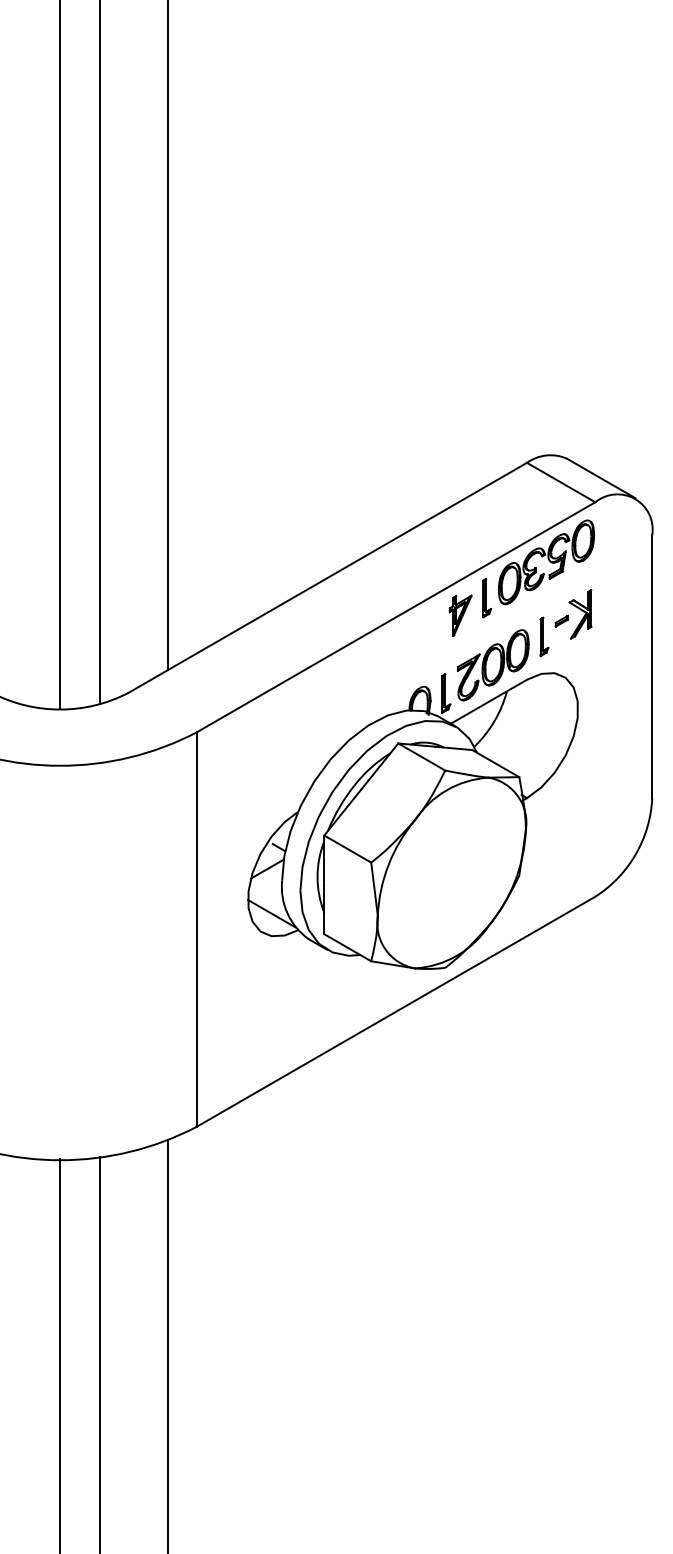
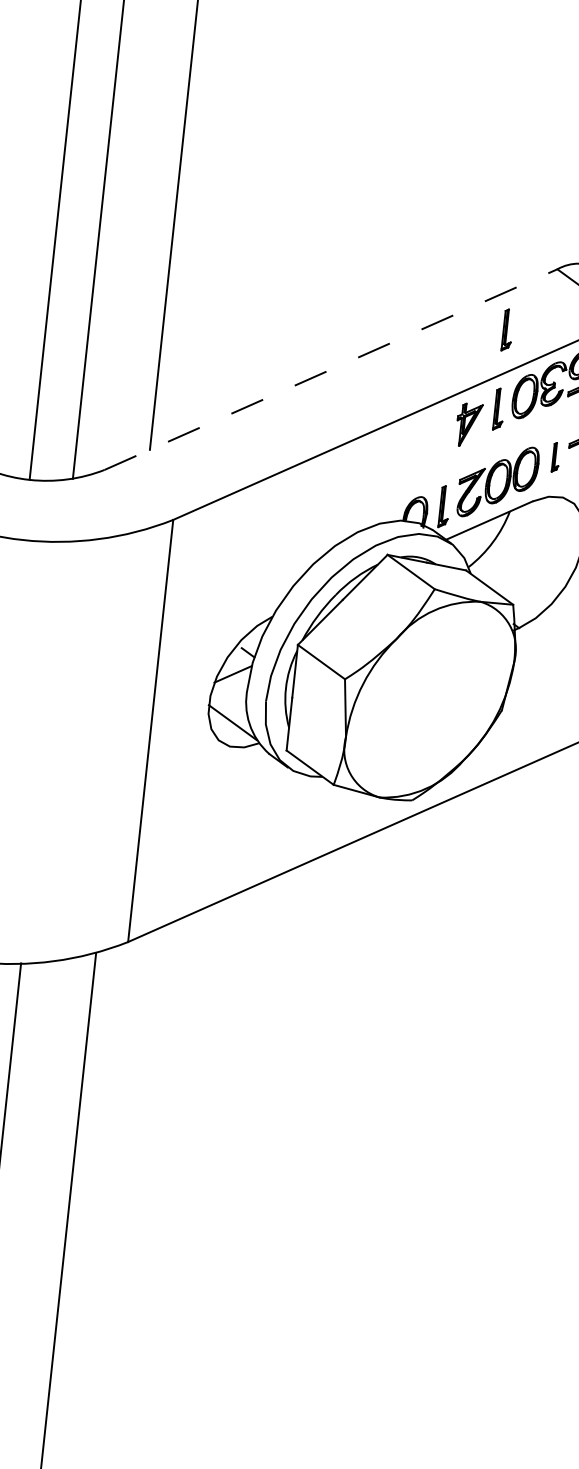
part: (487, 523) -> (508, 329), added
line: (328, 577) -> (331, 369), solid -> dashed
part: (544, 636) -> (556, 457), size x0.7

